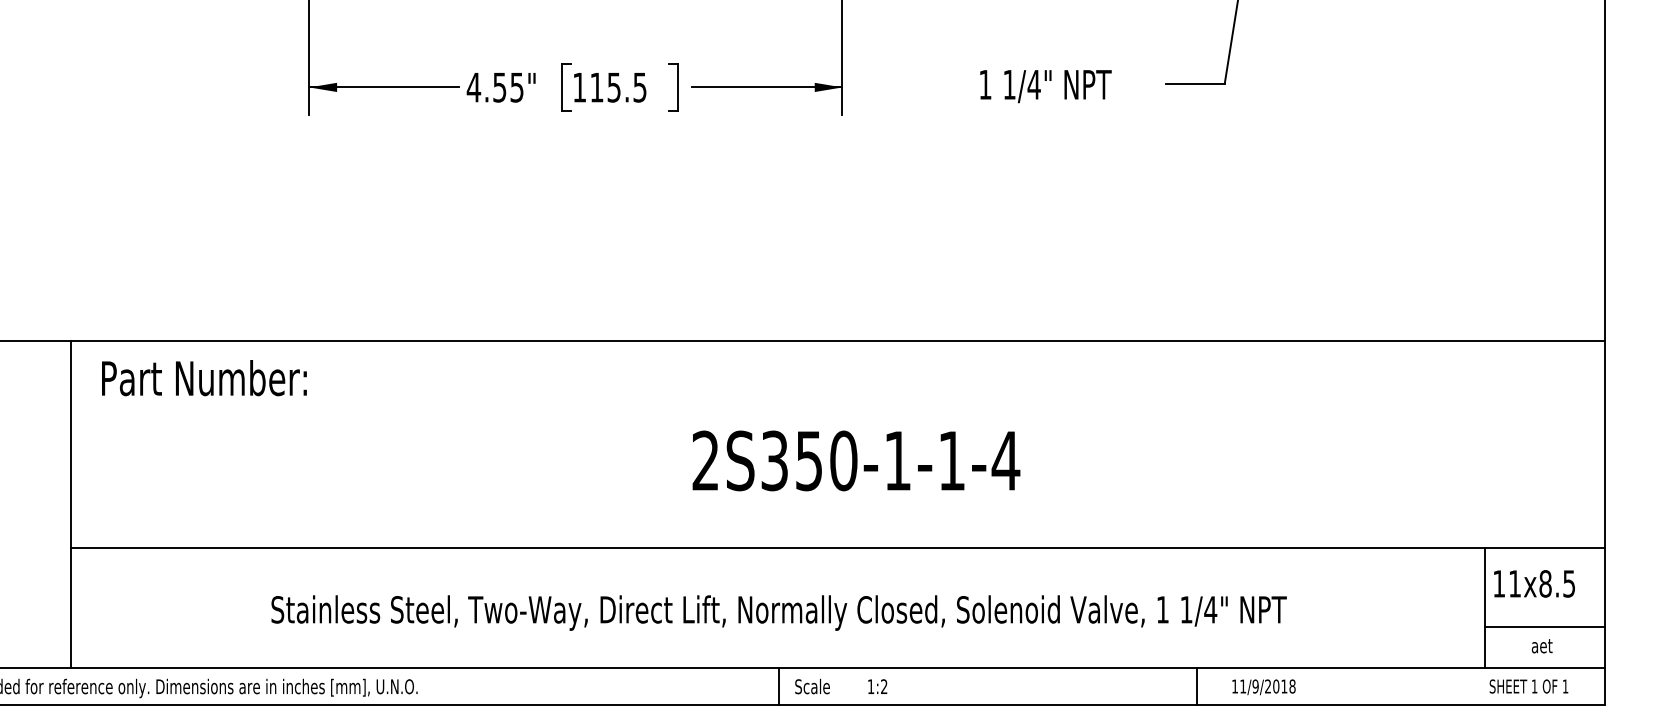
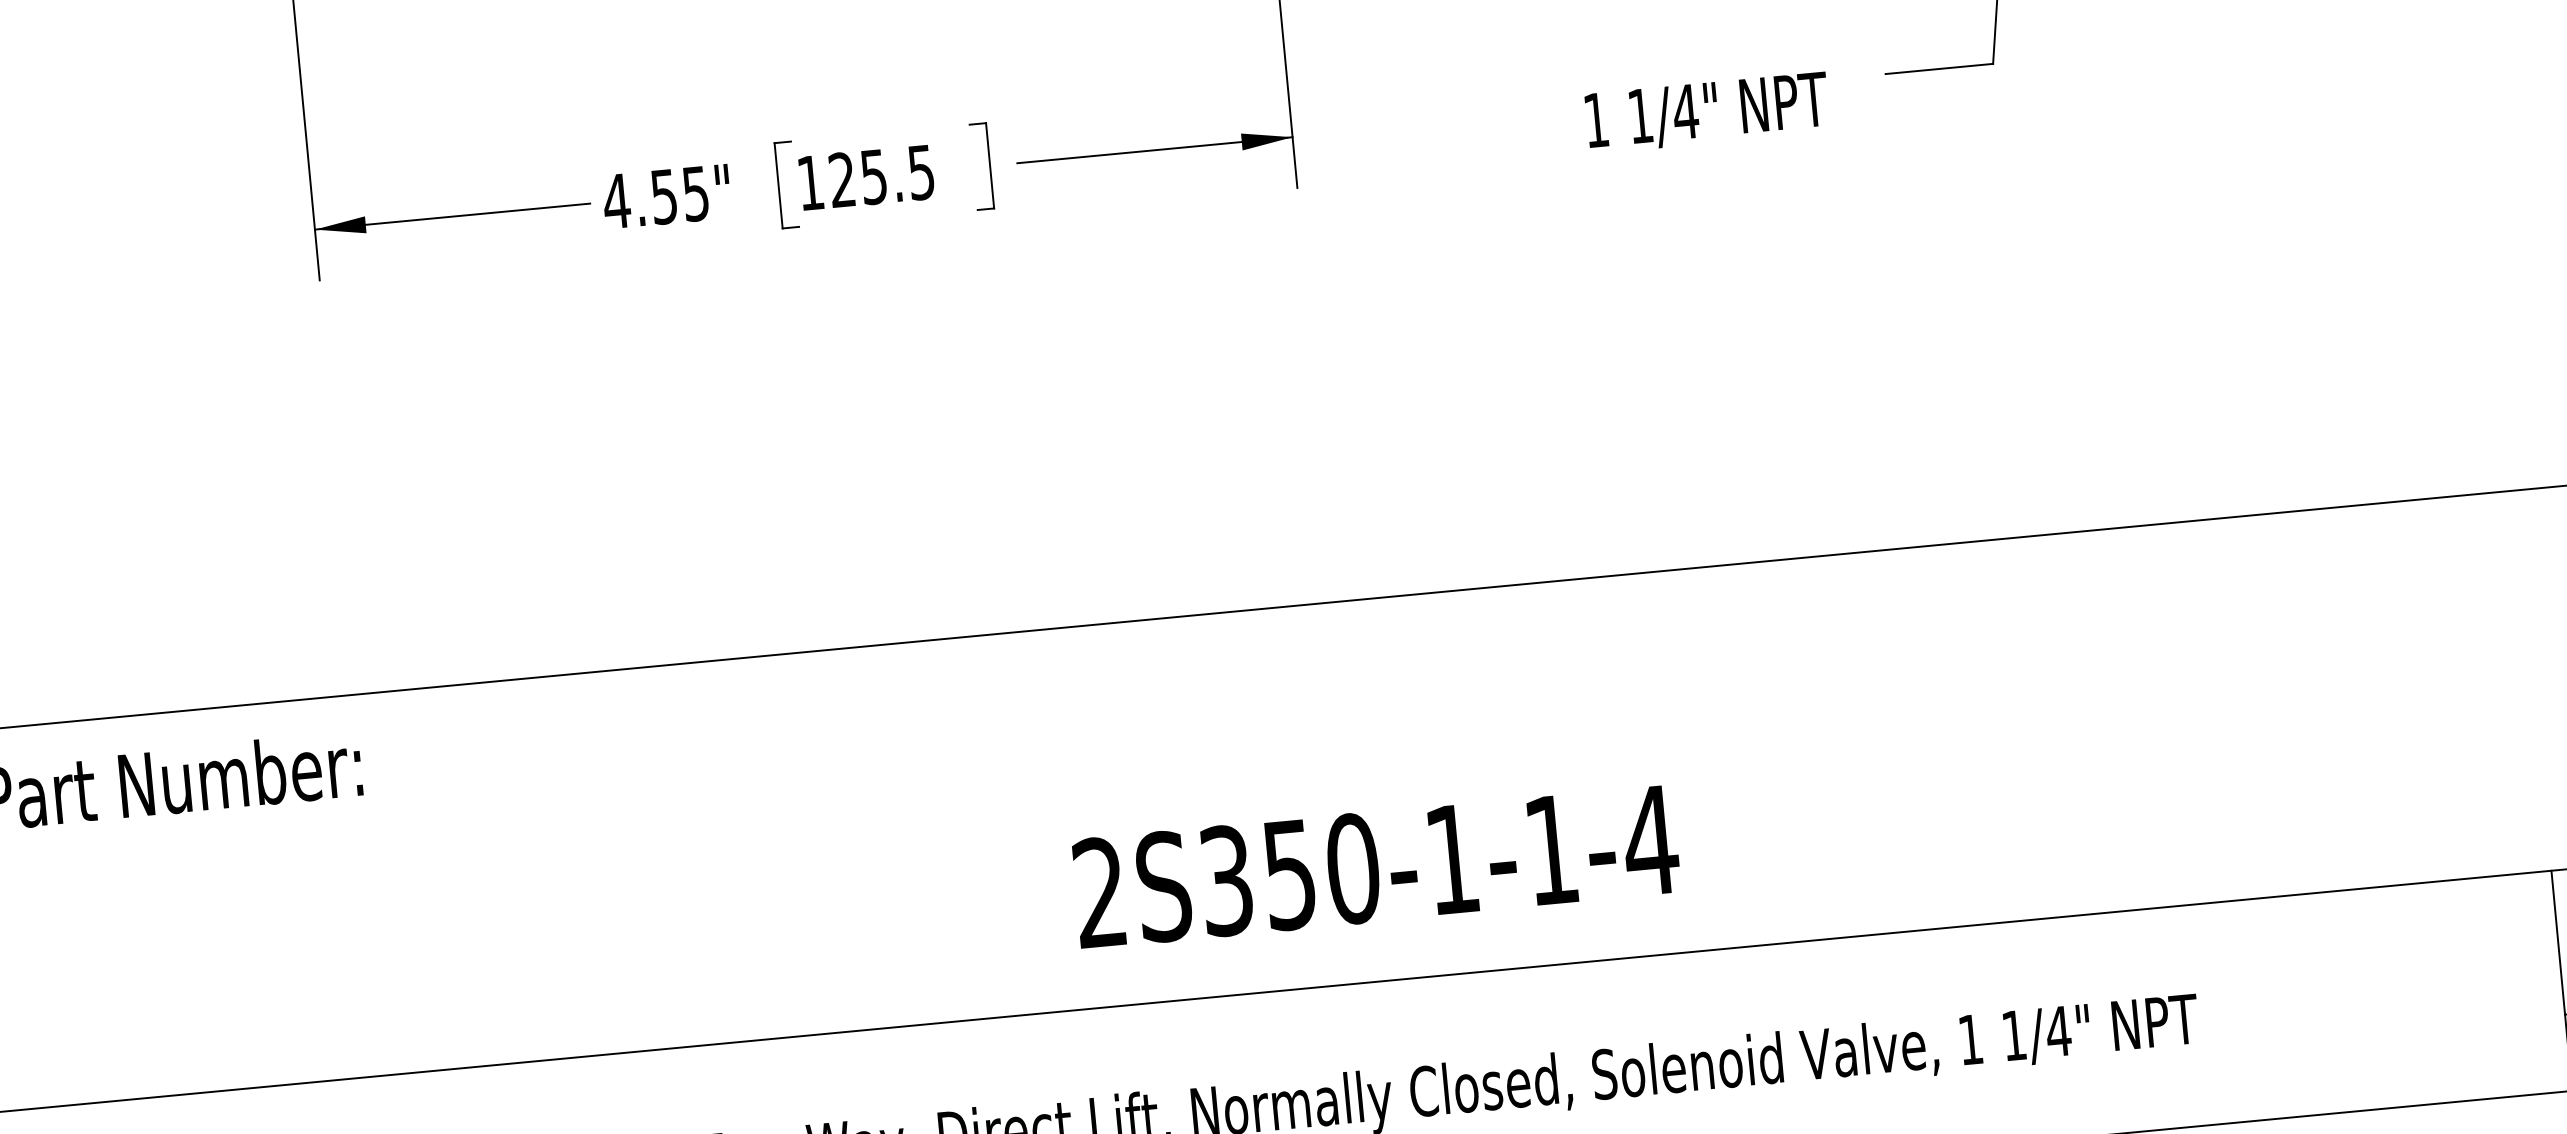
text: (1045, 86) -> (1706, 112), moved
text: (596, 87) -> (841, 179), 115.5 -> 125.5
text: (856, 460) -> (1376, 865), moved

